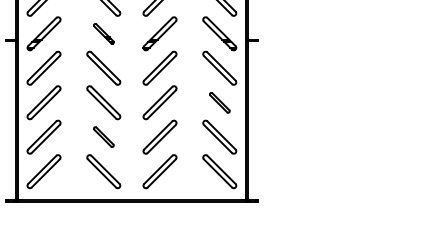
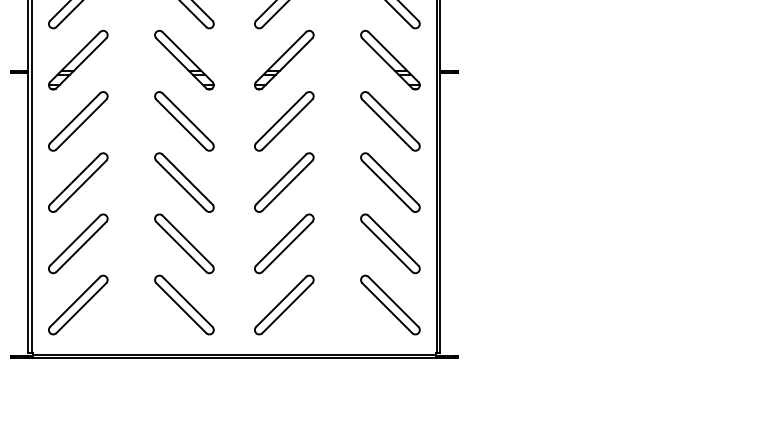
part: (103, 33) -> (183, 59), size x1.67
part: (219, 102) -> (389, 182), size x1.67
part: (103, 136) -> (183, 242), size x1.67

